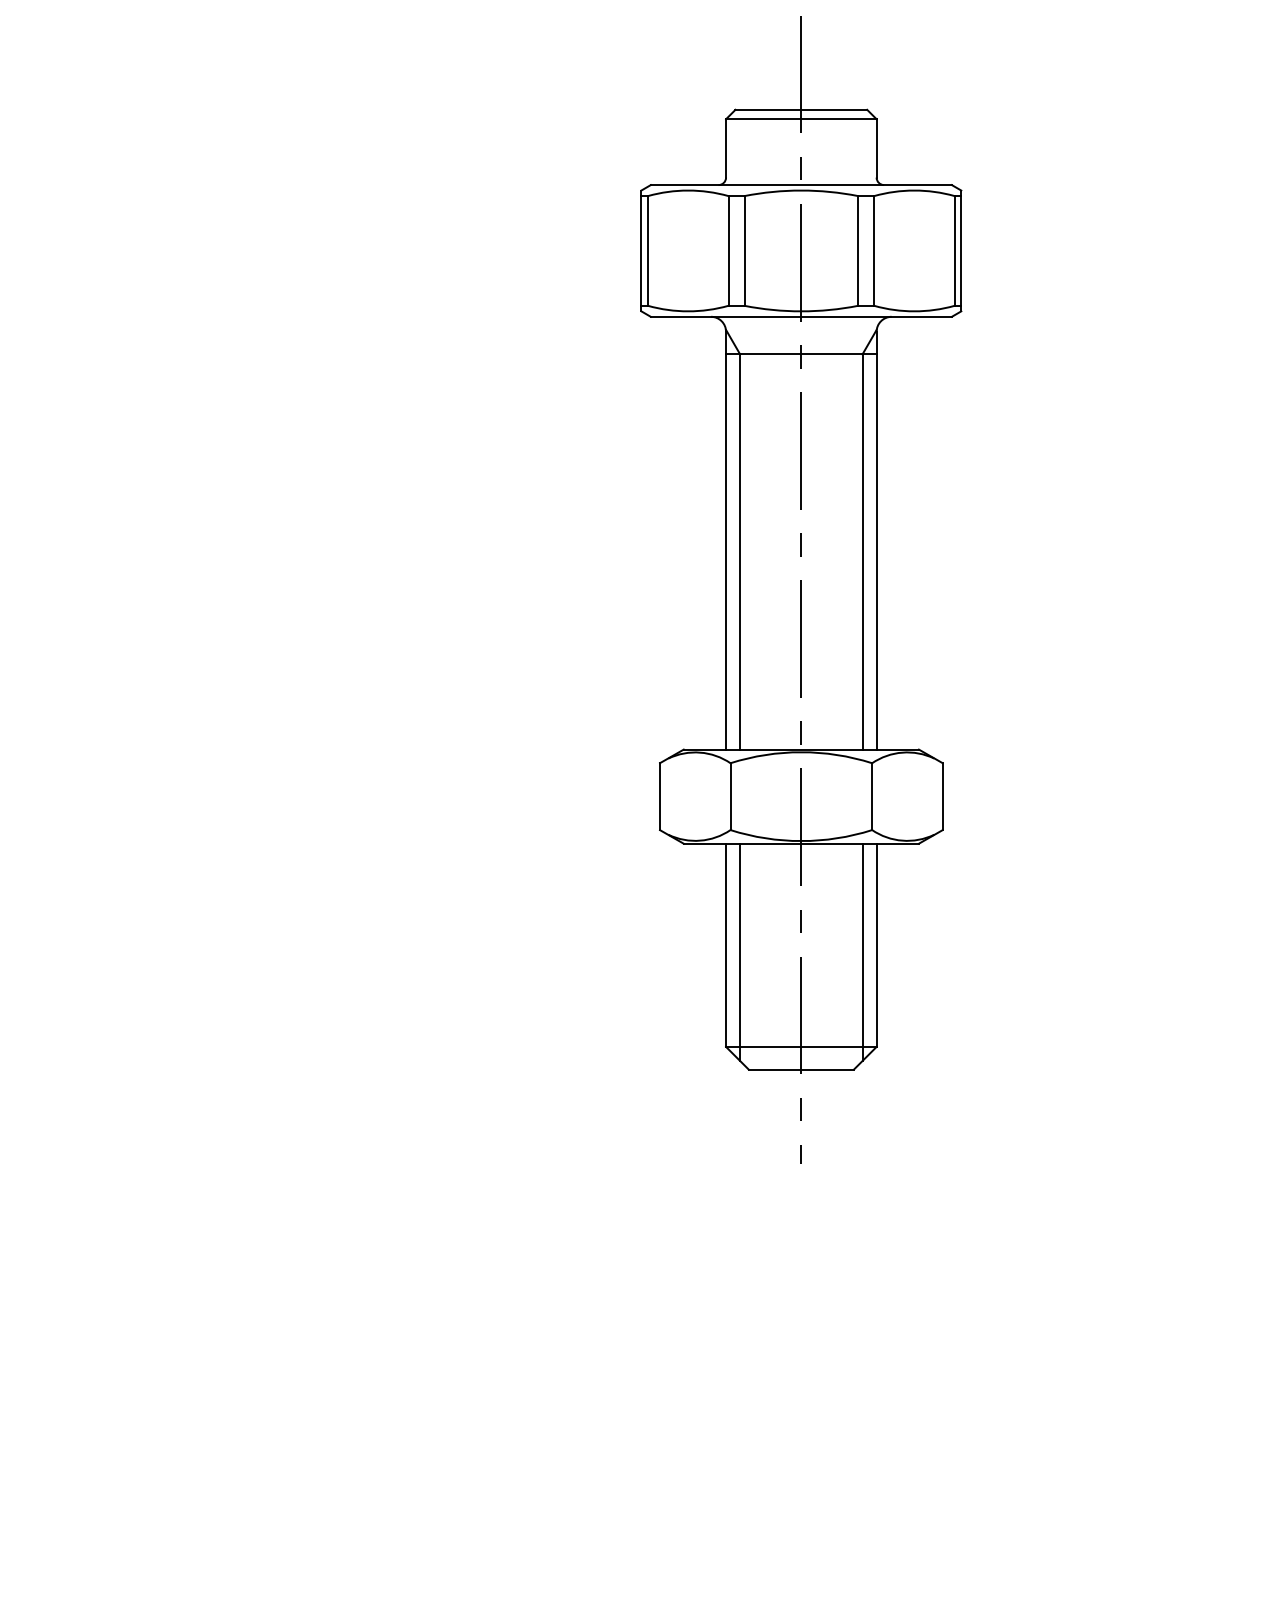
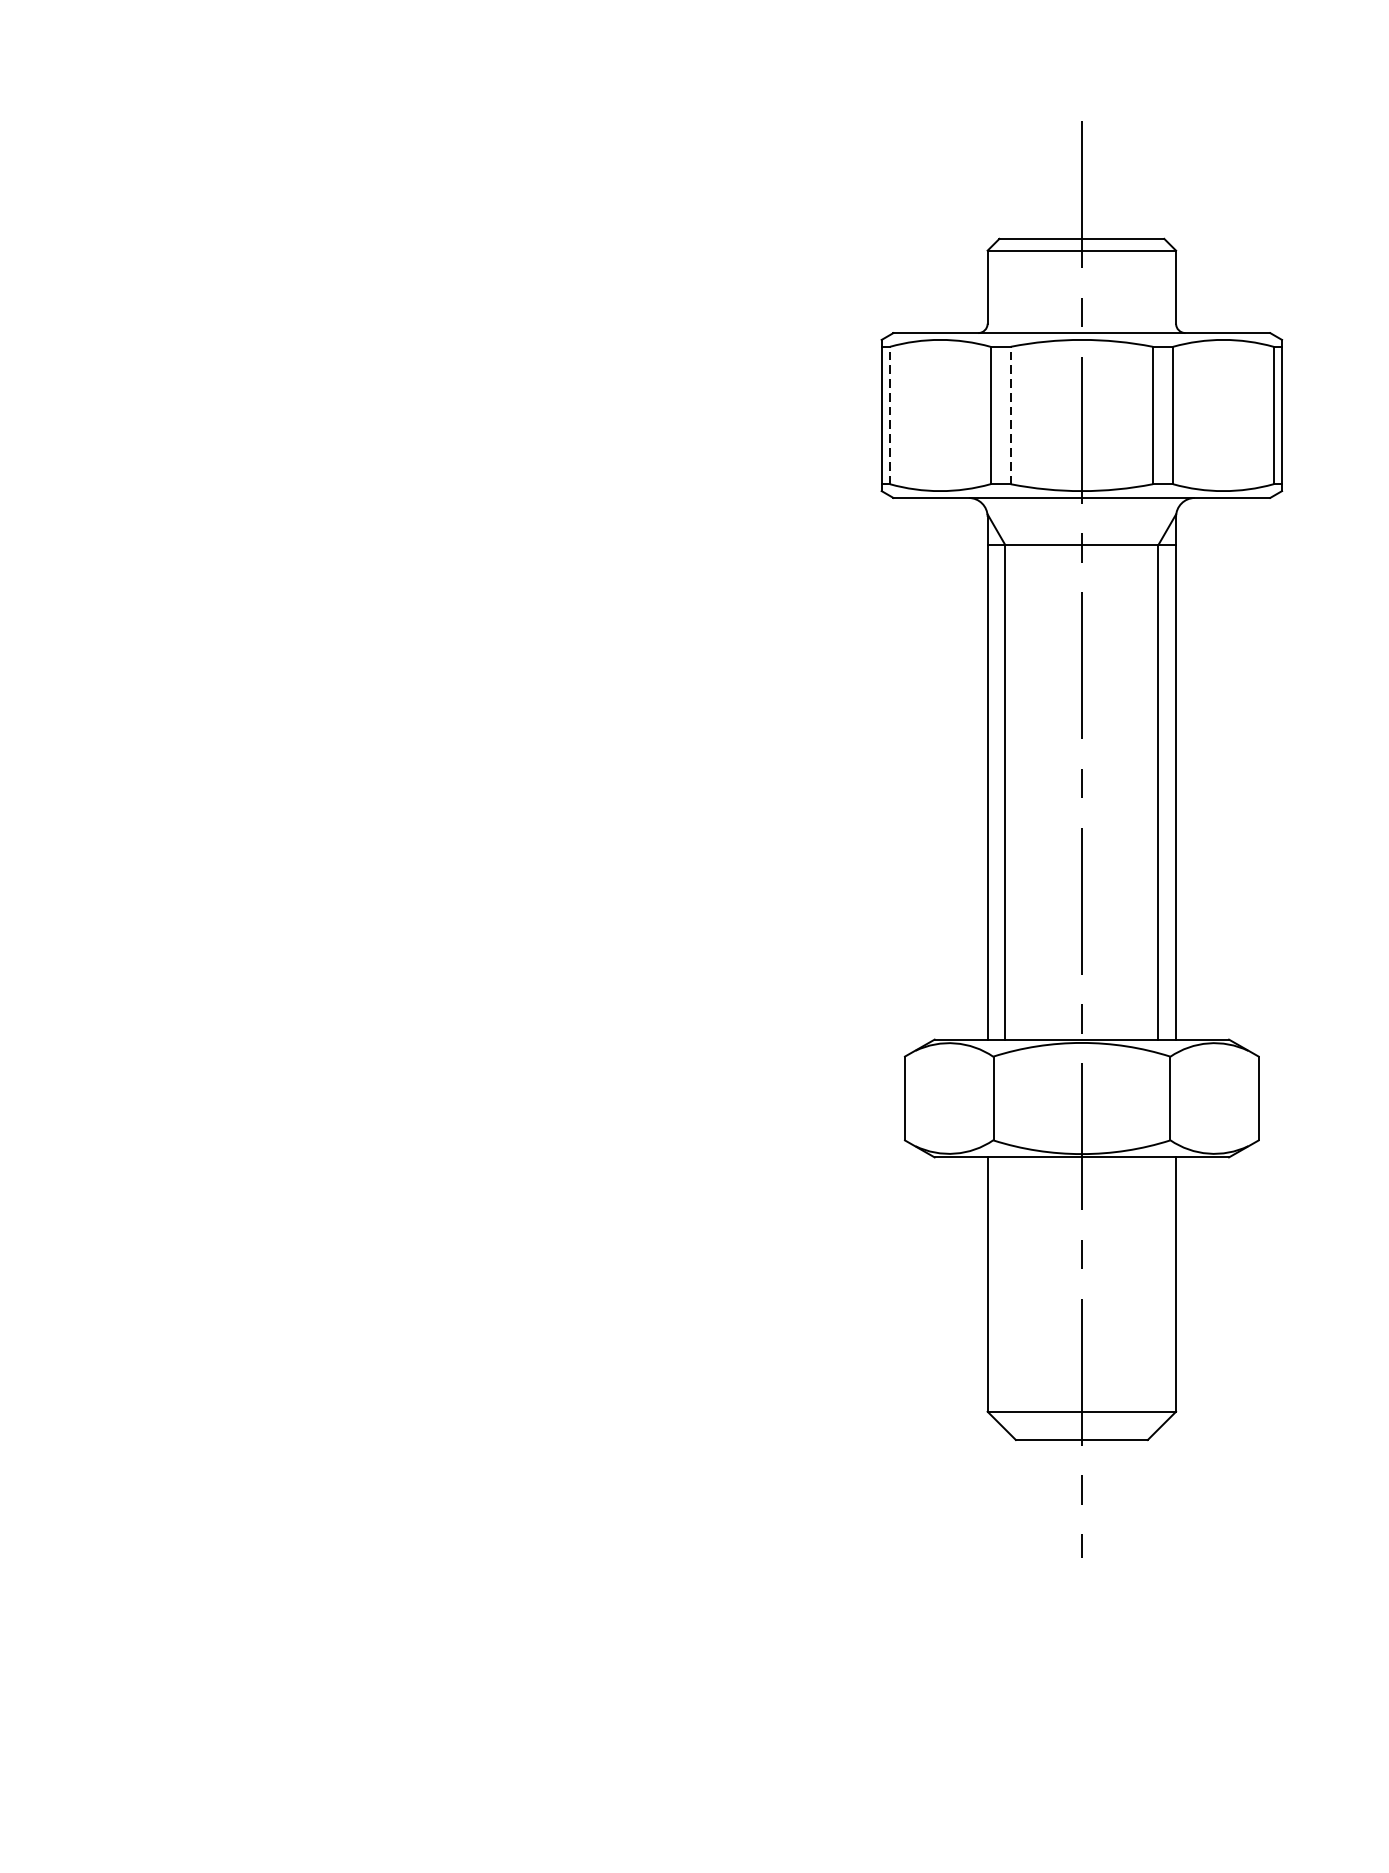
line: (647, 250) -> (889, 414), solid -> dashed
line: (744, 250) -> (1010, 414), solid -> dashed
line: (740, 952) -> (1005, 1293), removed
line: (862, 952) -> (1158, 1293), removed

